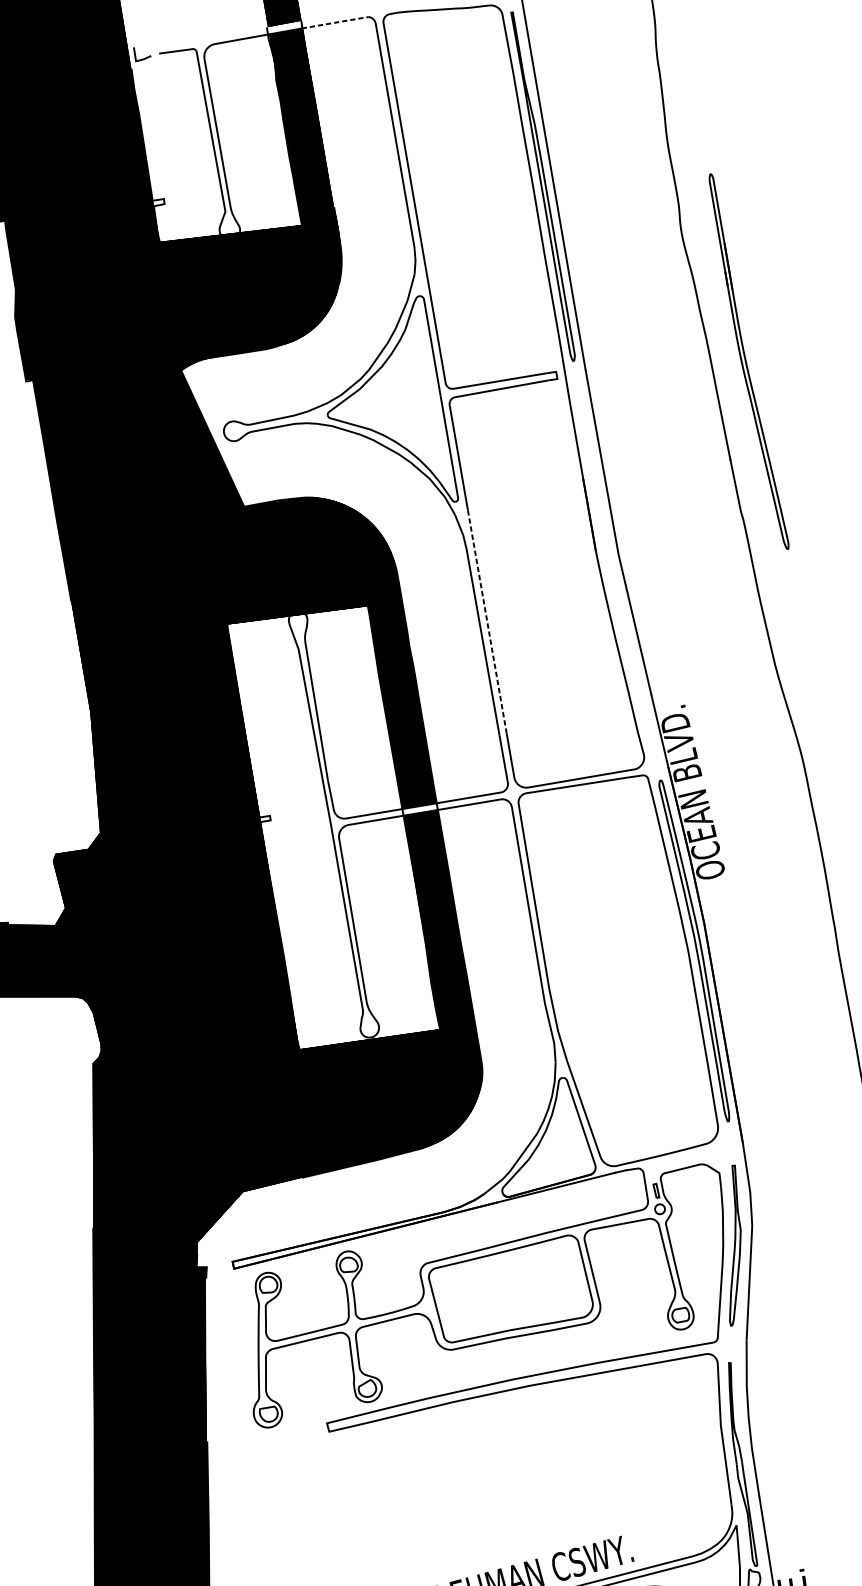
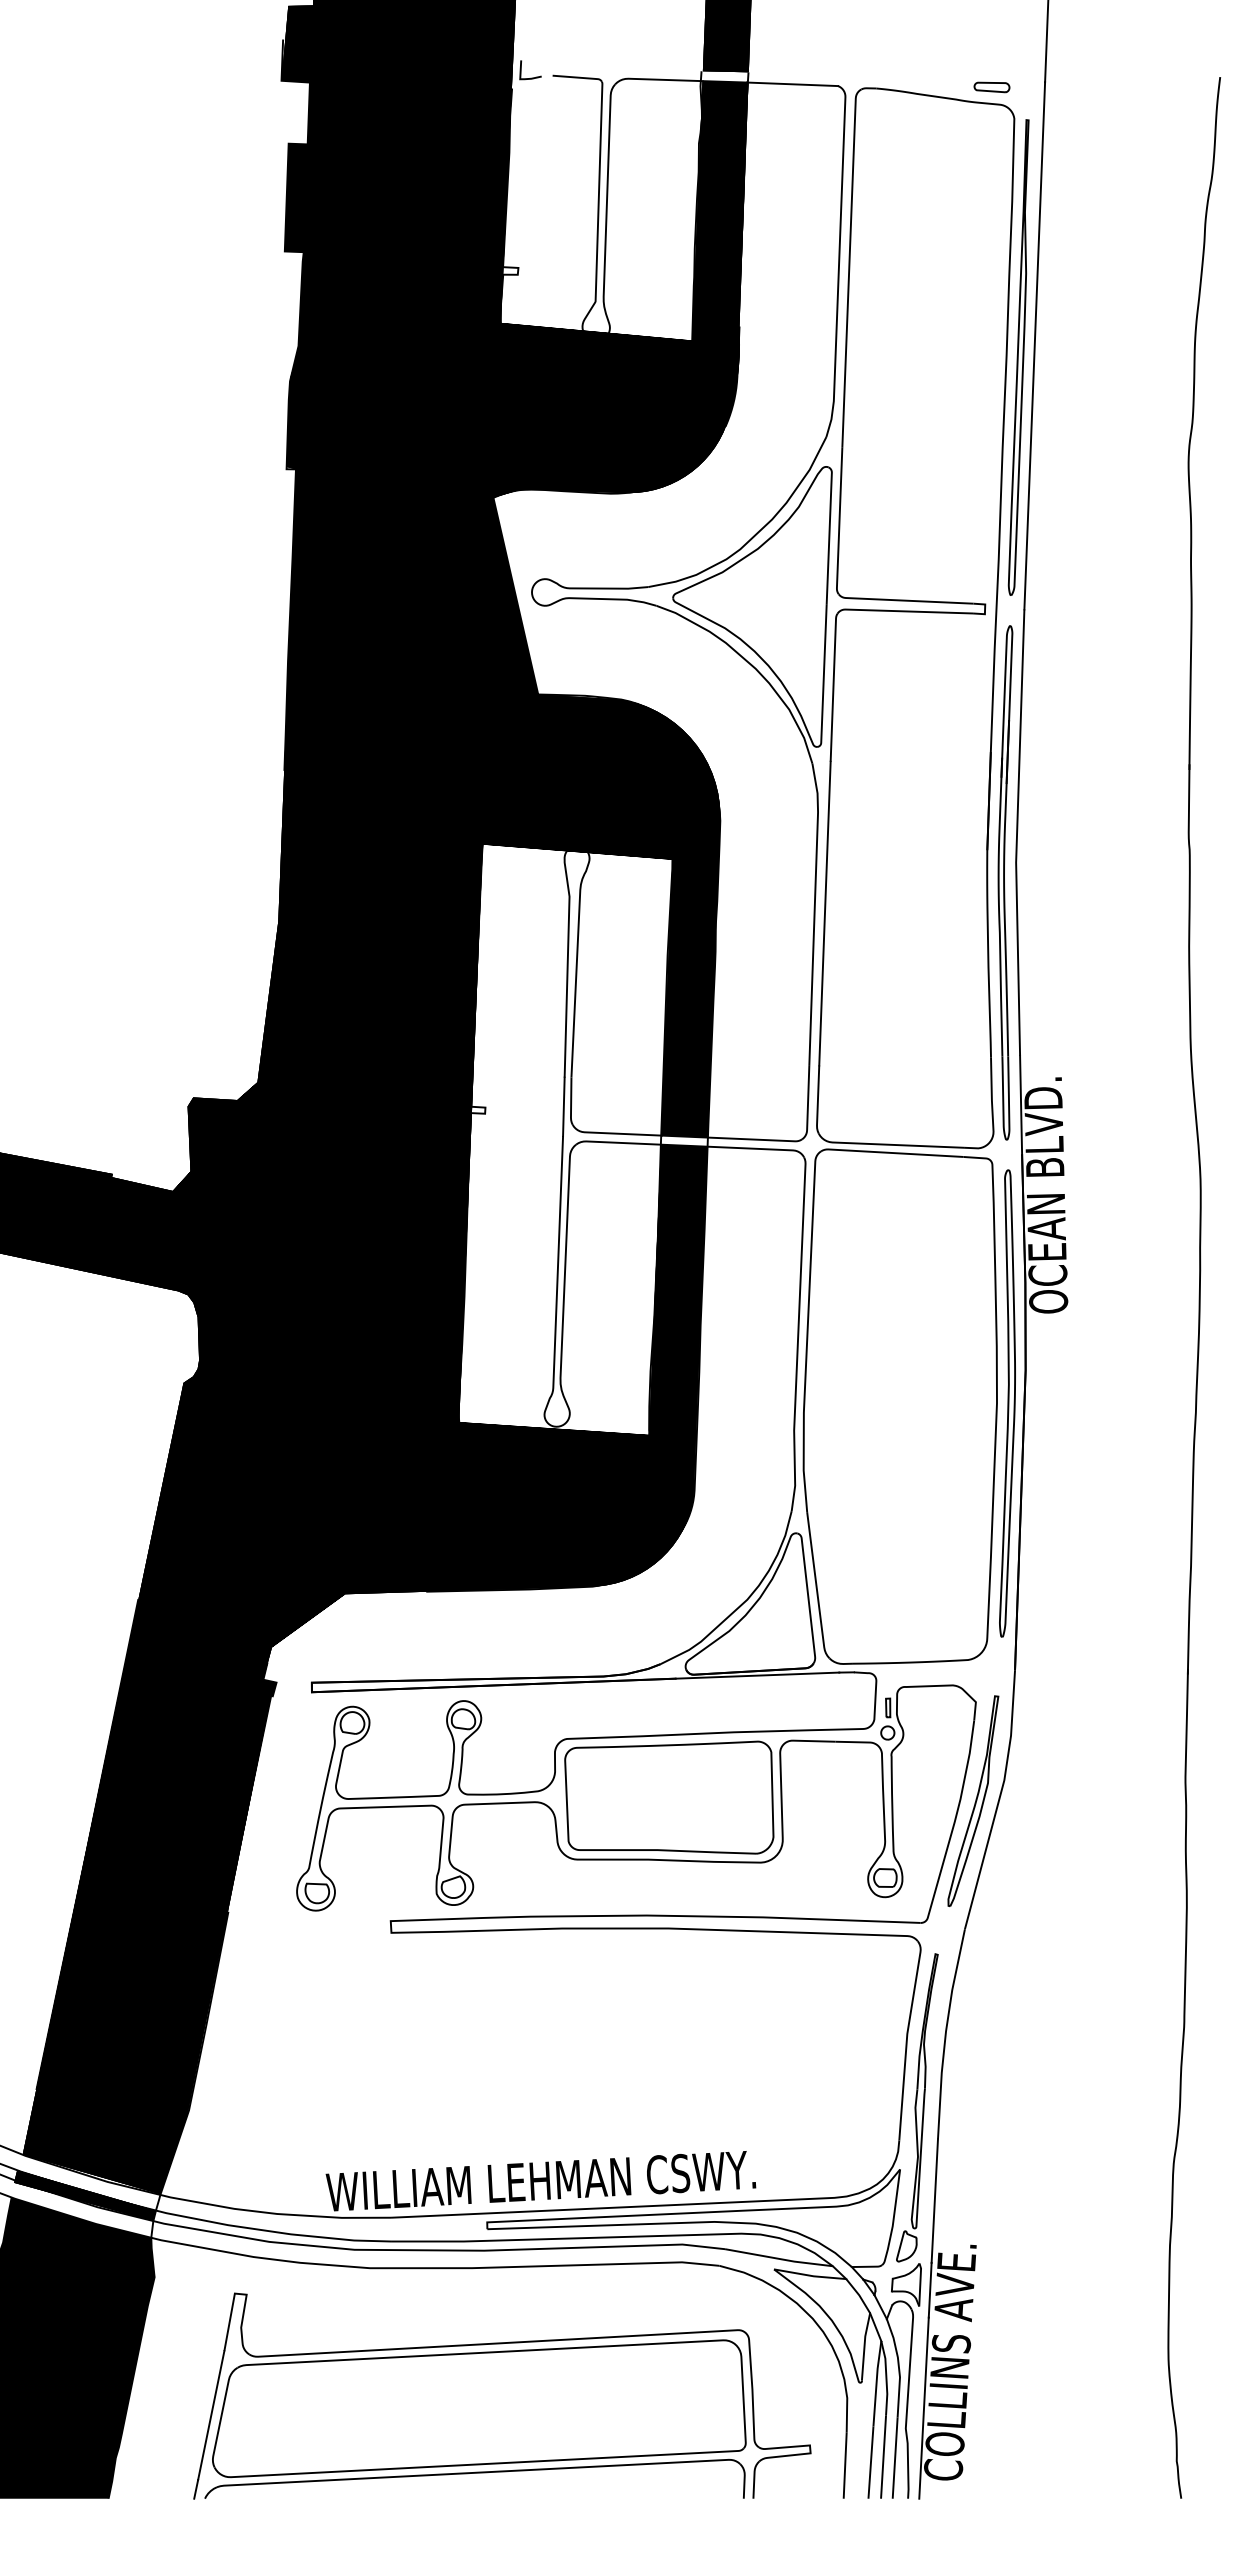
line: (335, 22) -> (792, 84), dashed -> solid
part: (746, 361) -> (1005, 882), moved
line: (486, 621) -> (824, 913), dashed -> solid

